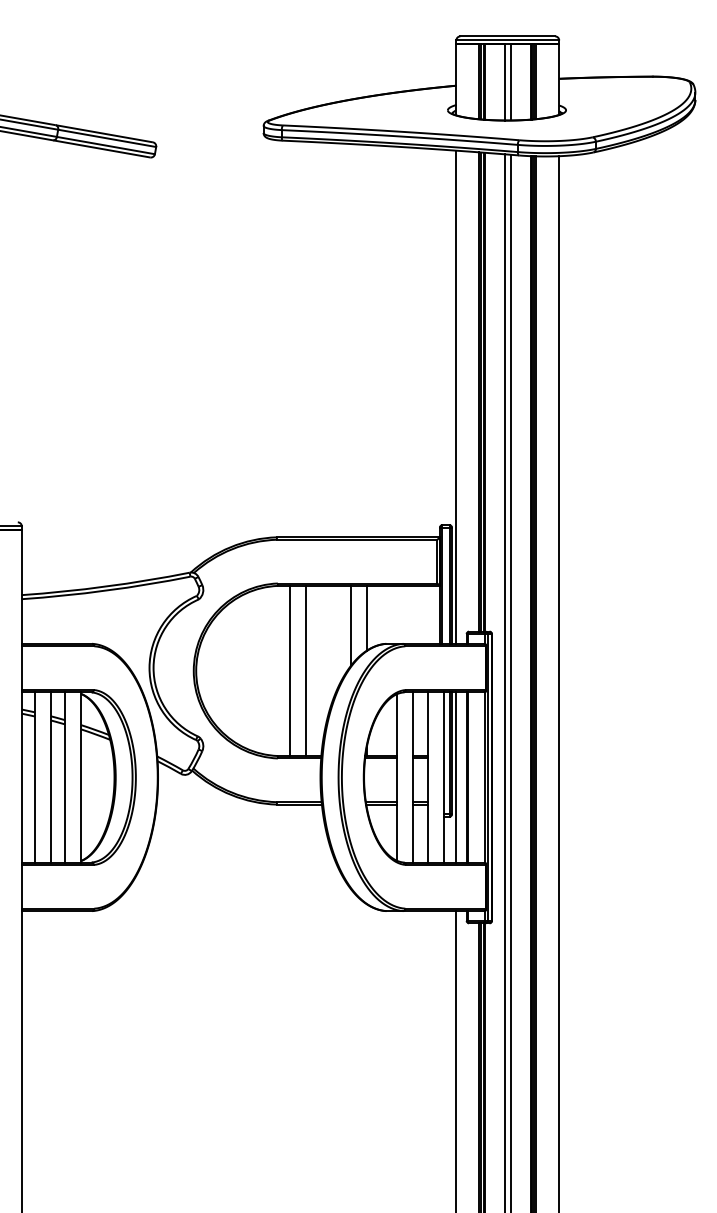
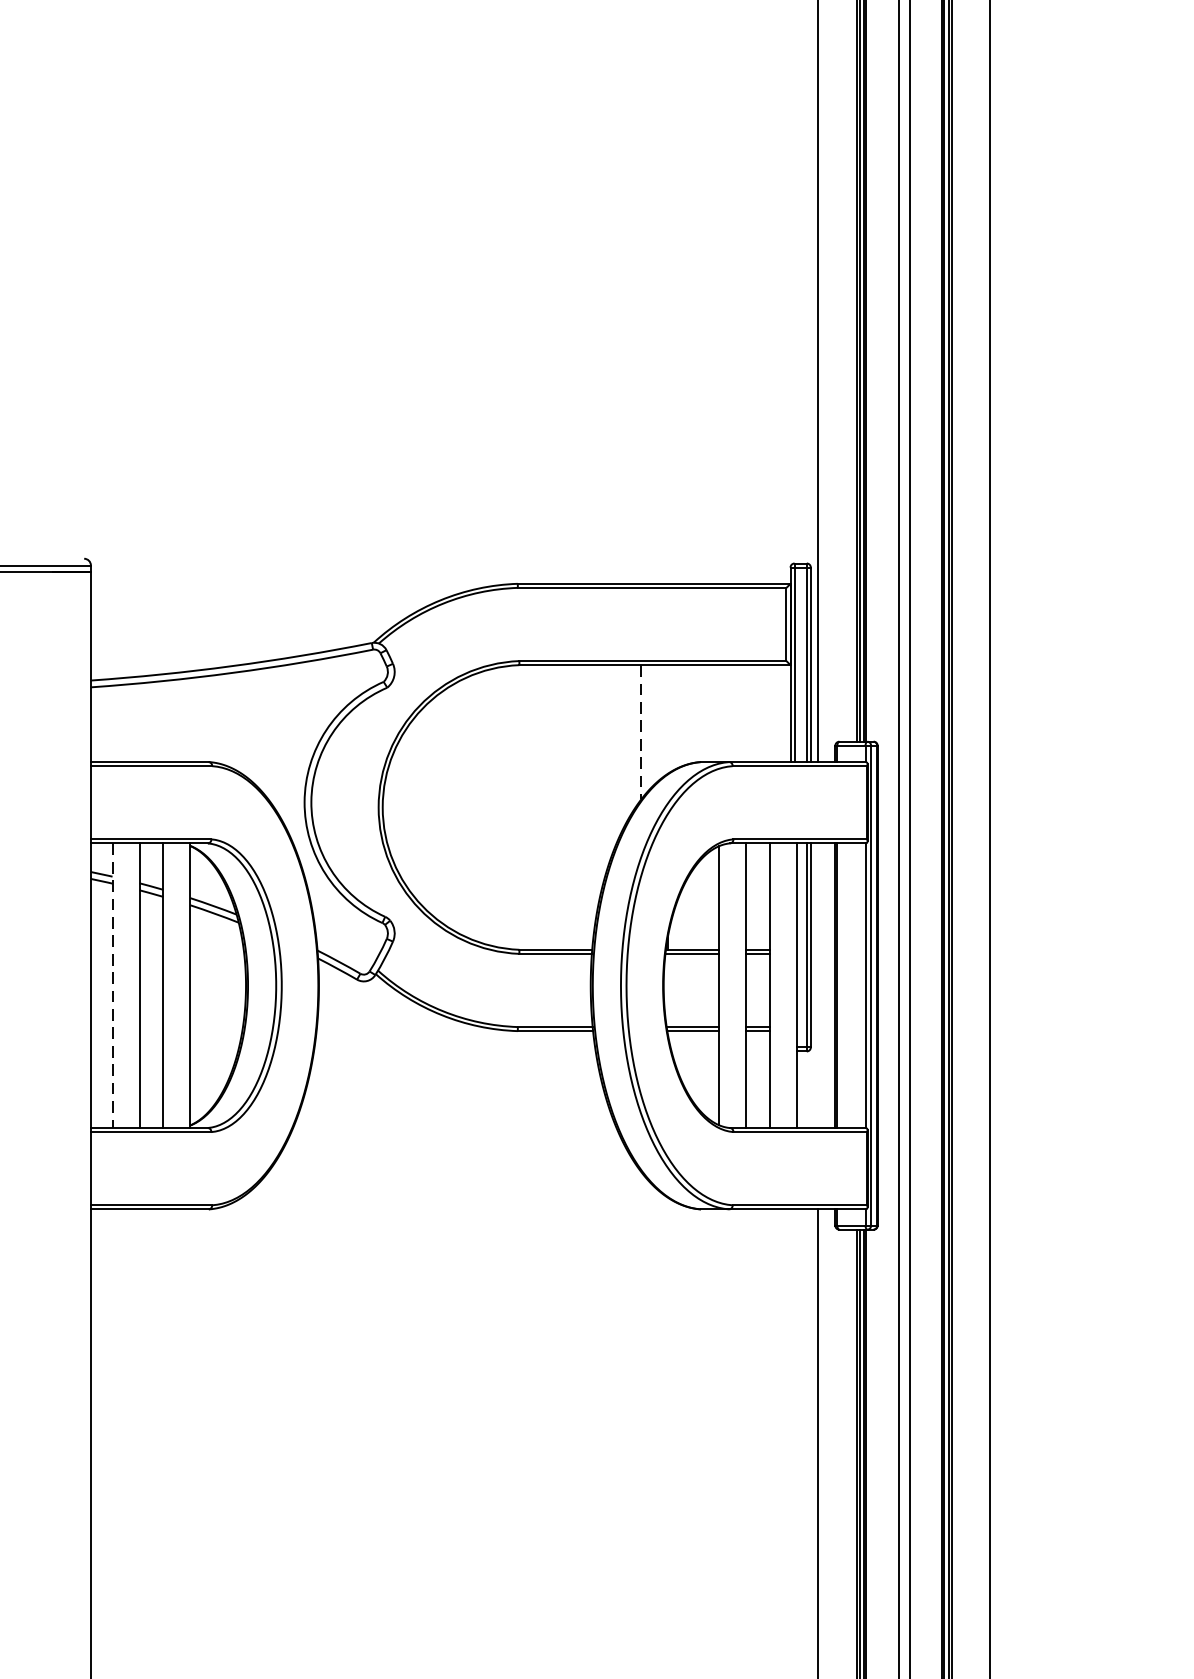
line: (366, 617) -> (667, 717), removed
line: (350, 626) -> (640, 733), solid -> dashed
line: (289, 670) -> (538, 806), removed
line: (306, 670) -> (567, 806), removed
line: (34, 777) -> (112, 985), solid -> dashed
line: (456, 777) -> (818, 985), removed

